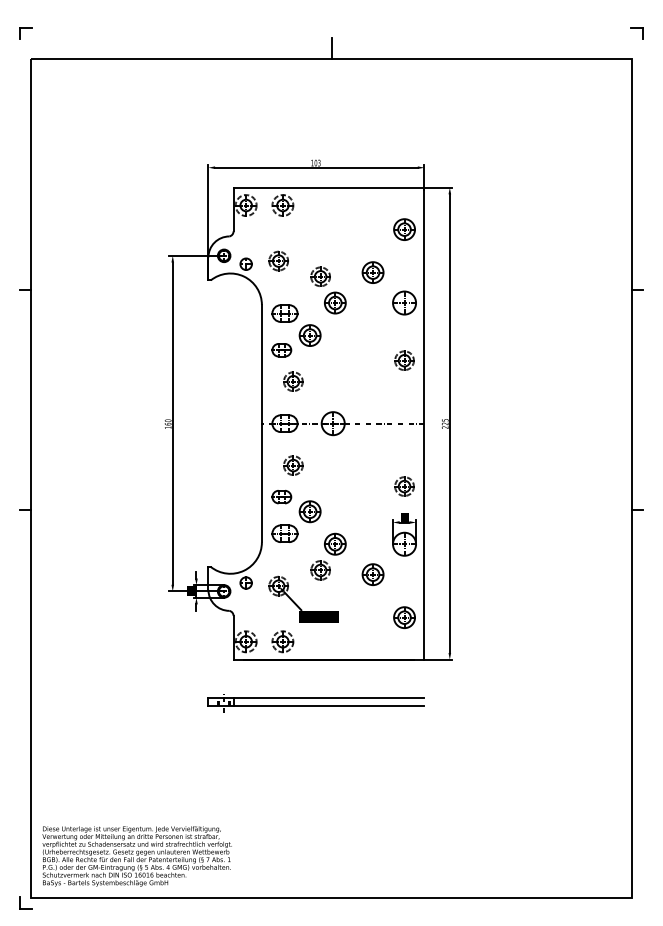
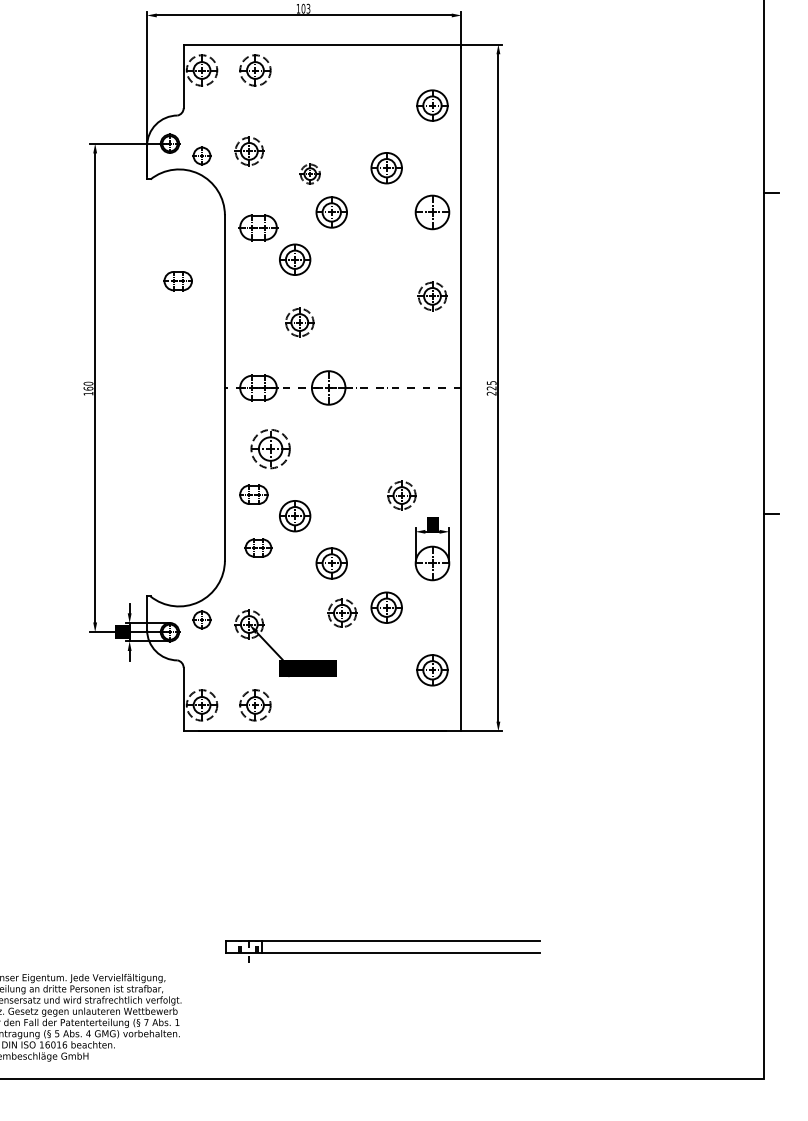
part: (320, 276) -> (310, 173), size x0.7
part: (281, 350) -> (177, 281), moved
part: (293, 381) -> (299, 322), moved
part: (293, 465) -> (270, 448), size x1.4
part: (404, 486) -> (401, 495), moved
part: (284, 533) -> (257, 547), size x0.7
part: (320, 570) -> (342, 613), moved
part: (315, 703) -> (381, 949), moved

